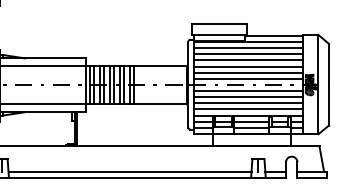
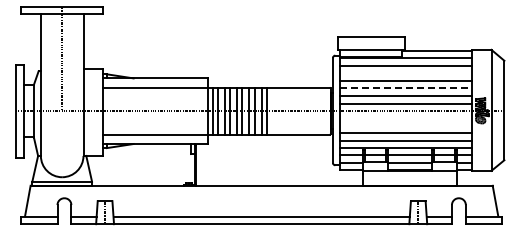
line: (247, 54) -> (405, 73), removed
line: (248, 66) -> (406, 88), solid -> dashed
line: (247, 91) -> (405, 118), removed
line: (247, 97) -> (405, 125), removed

